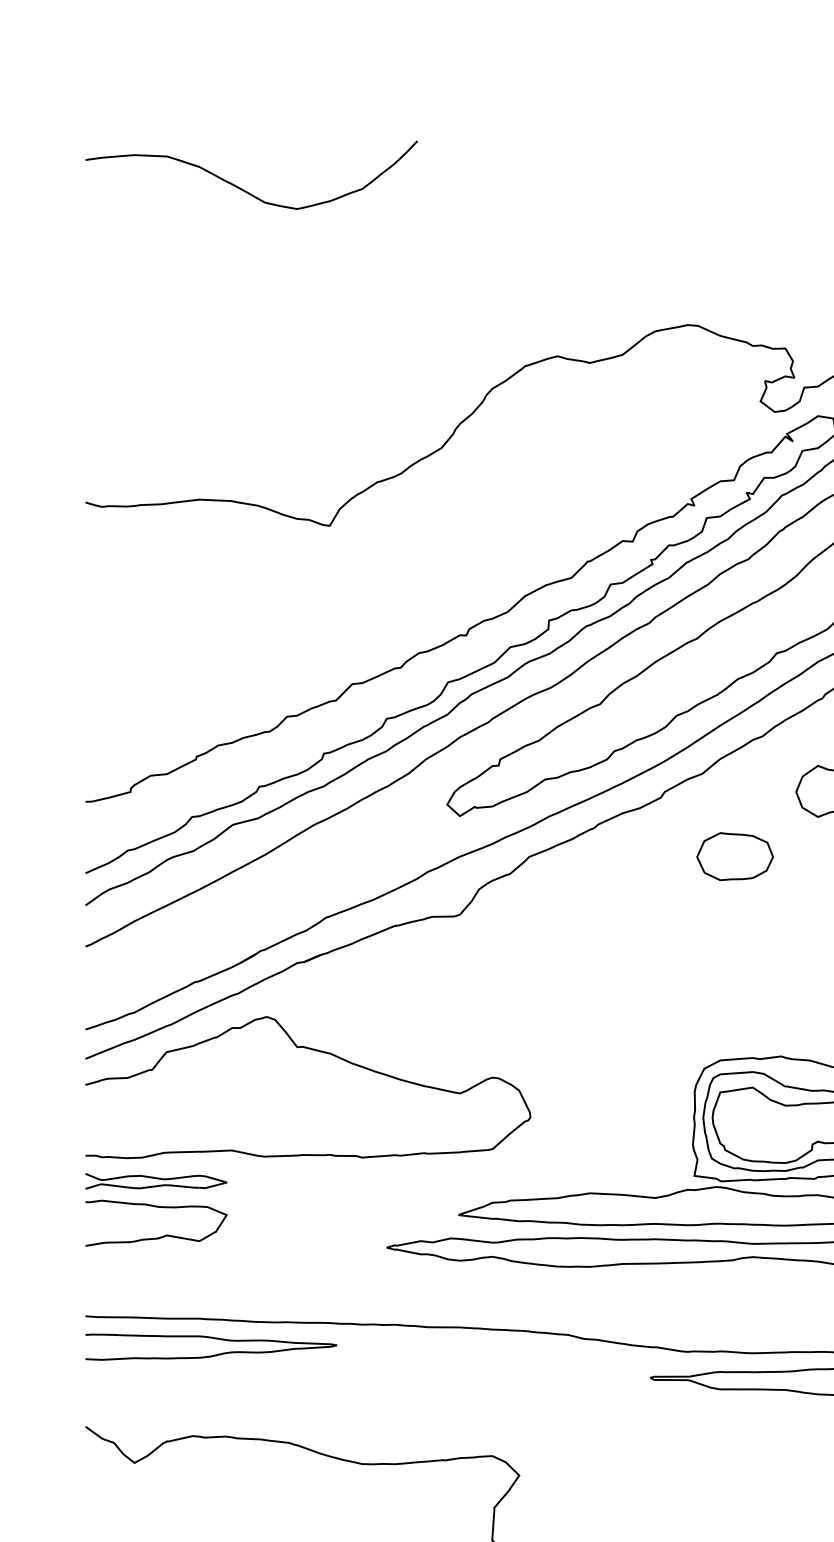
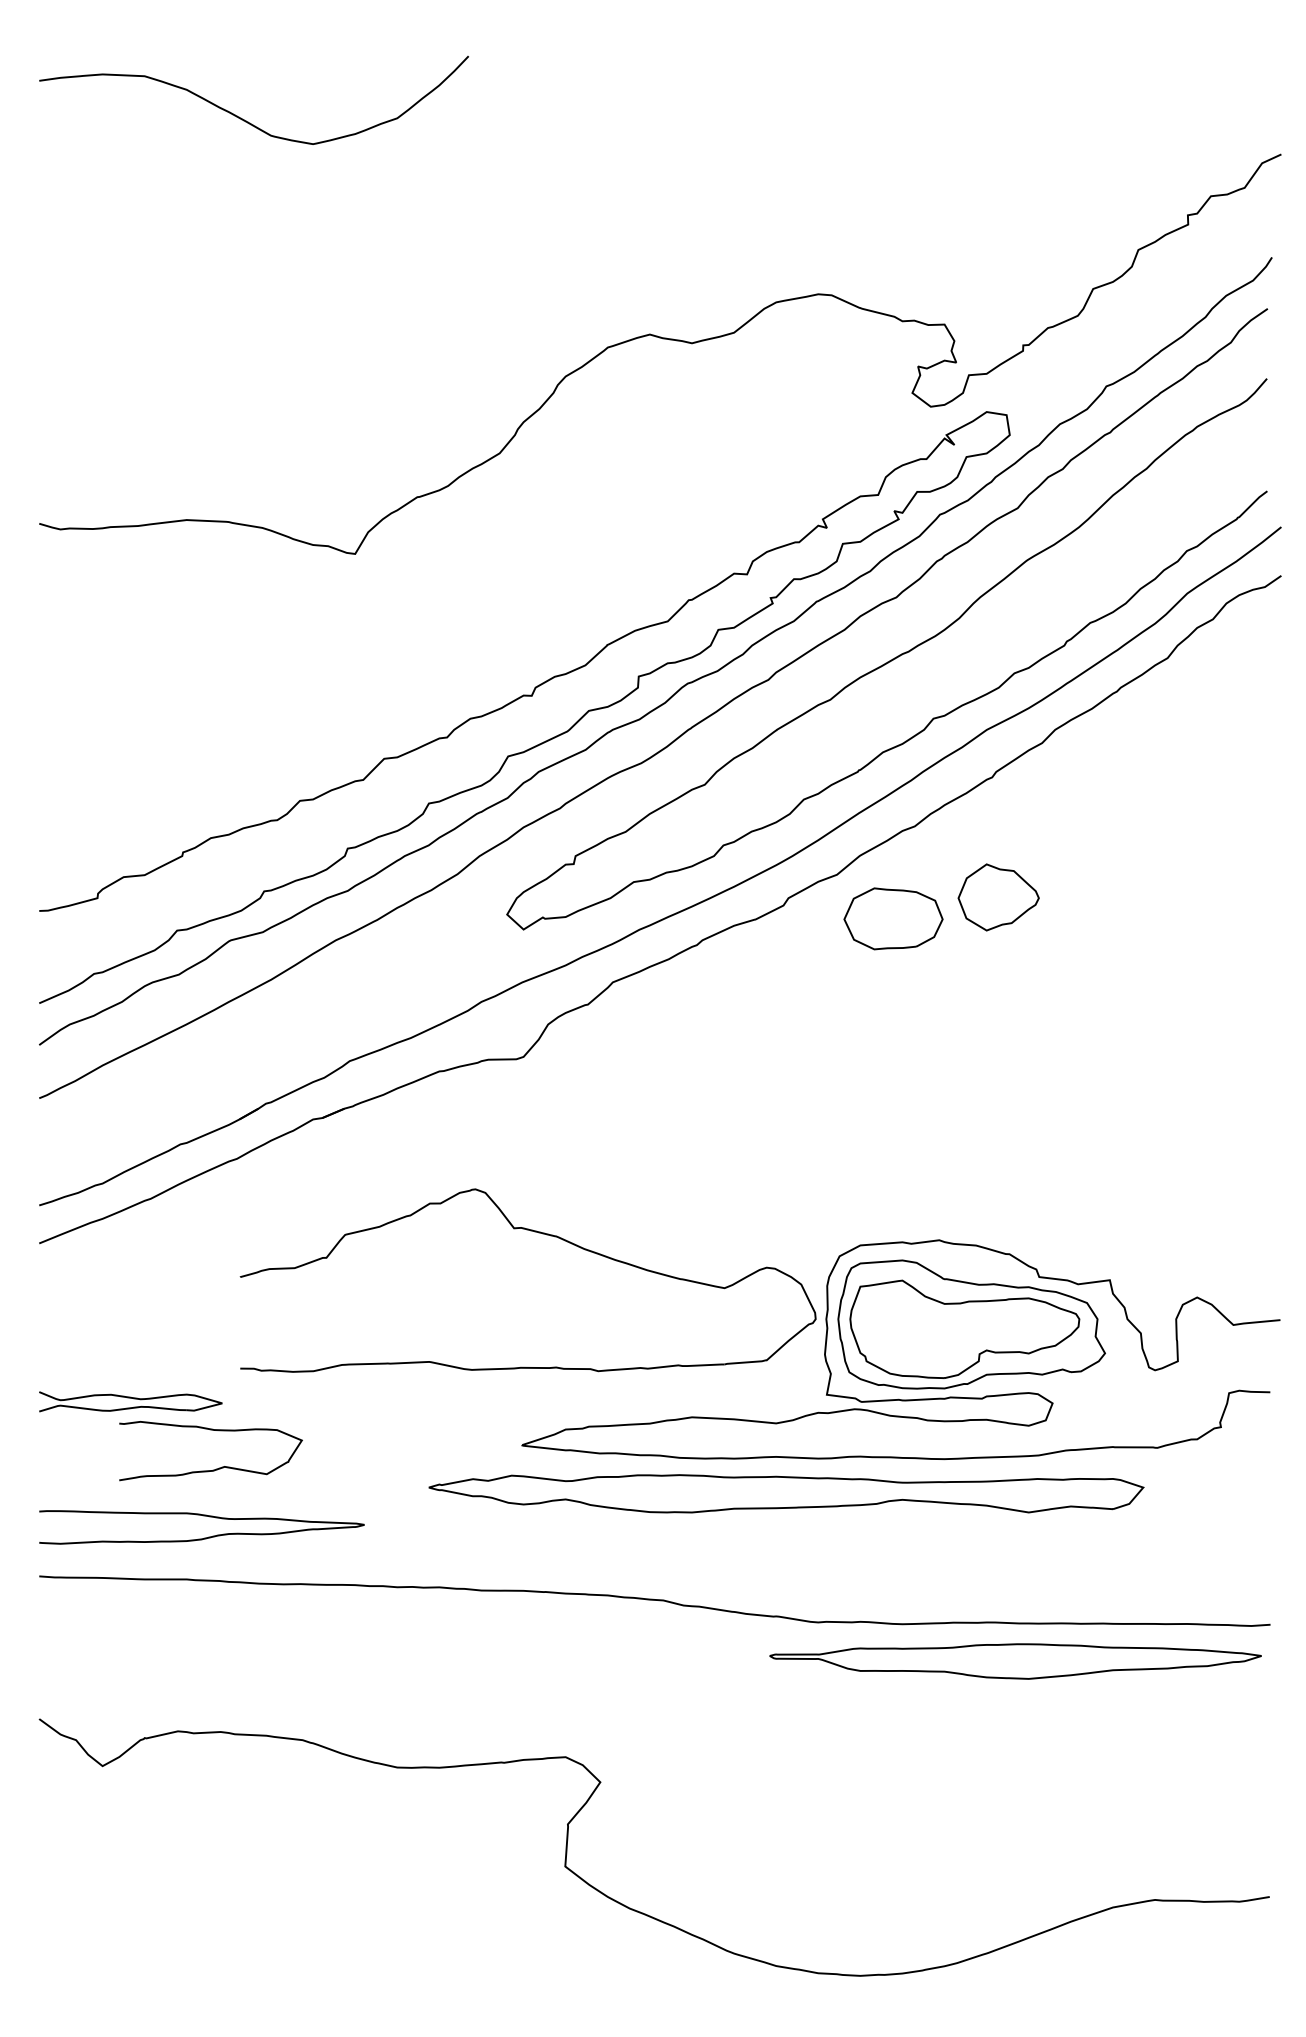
part: (735, 856) -> (893, 918), moved
part: (316, 1051) -> (538, 1233), moved
curve: (160, 1236) -> (216, 1468), moved
curve: (213, 1355) -> (204, 1537), moved

